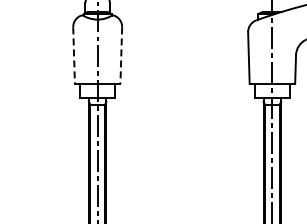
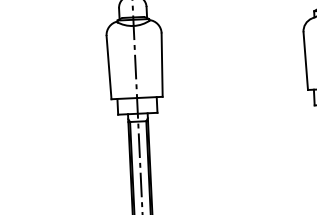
line: (74, 56) -> (109, 68), dashed -> solid
line: (121, 56) -> (162, 66), dashed -> solid

